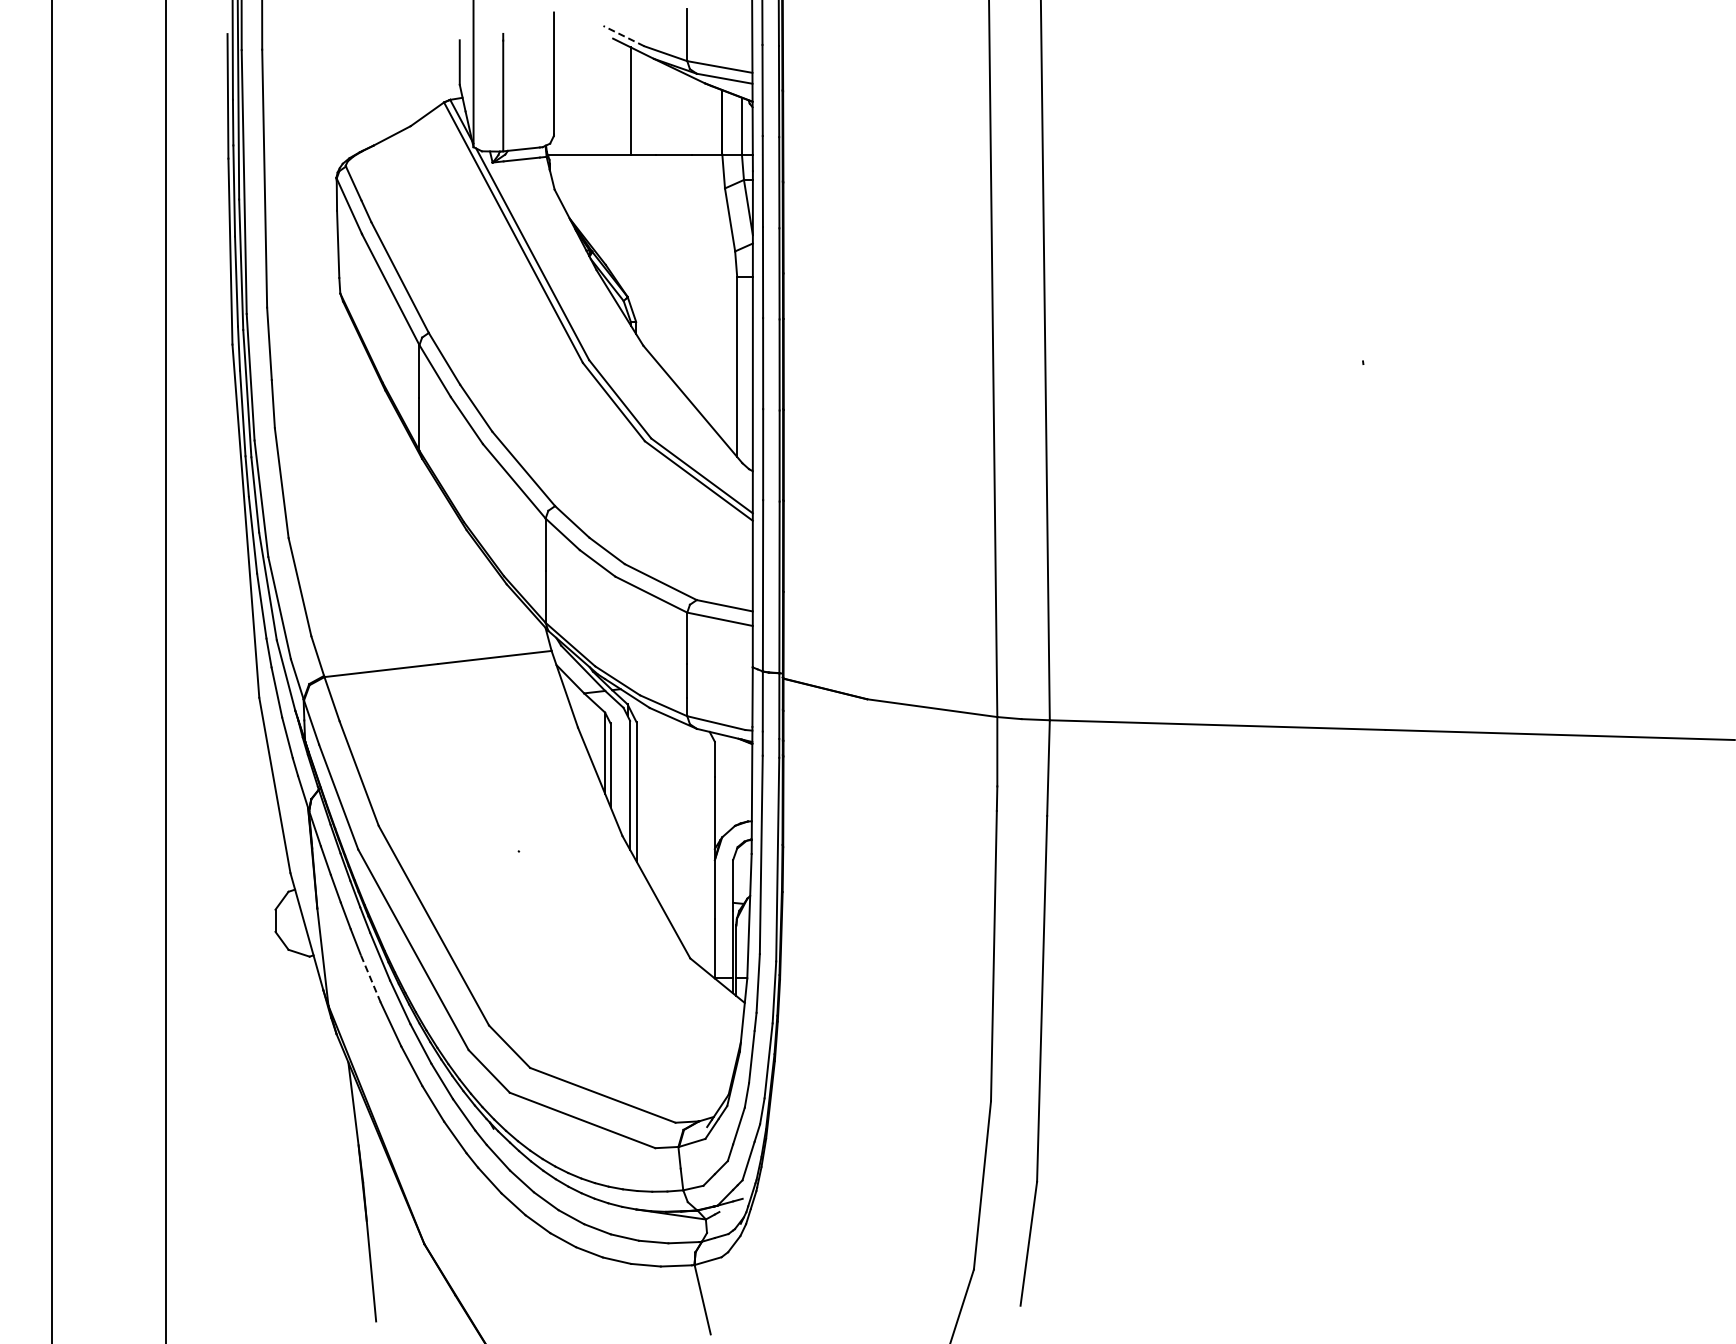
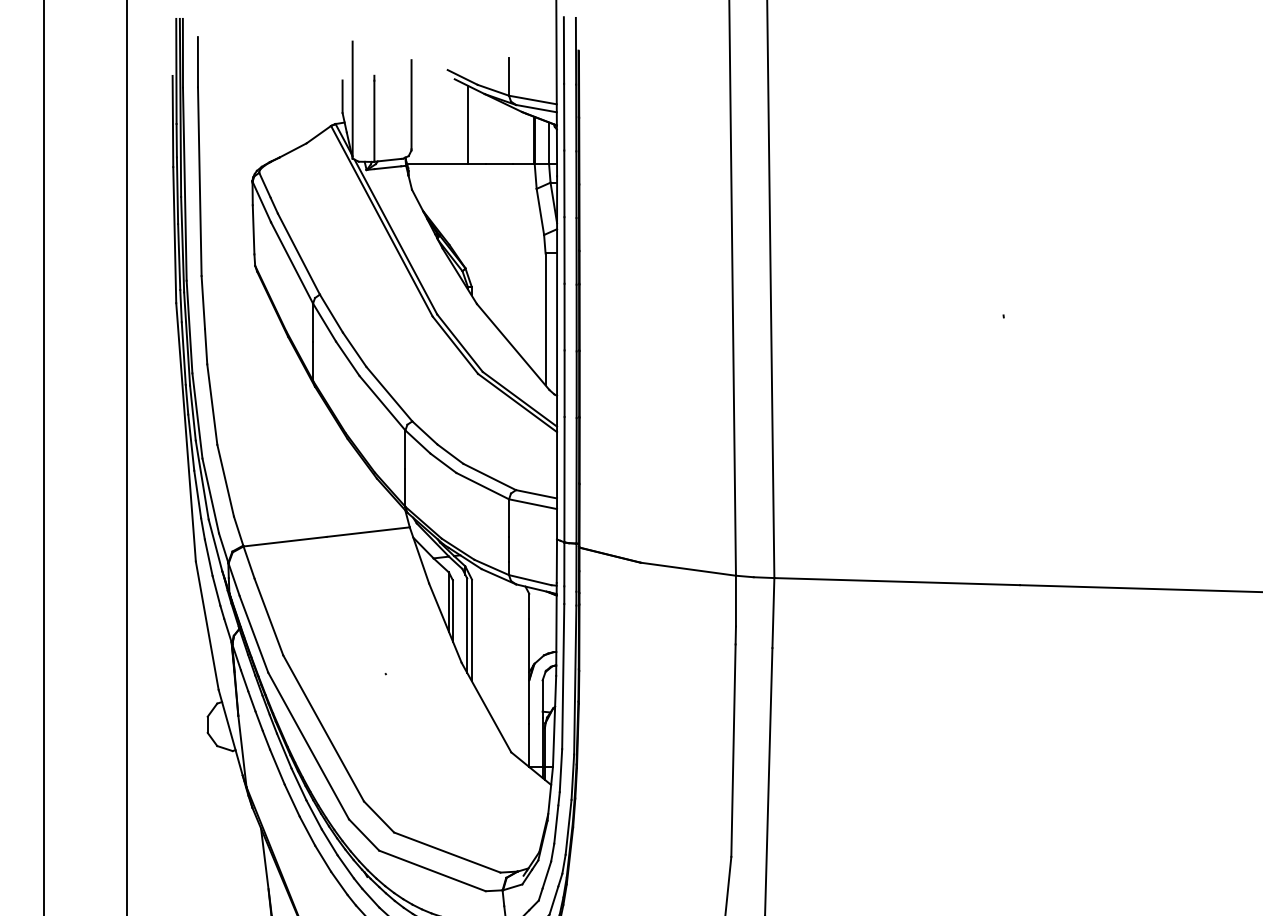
line: (623, 36) -> (462, 77), dashed -> solid
line: (370, 978) -> (277, 767), dashed -> solid

